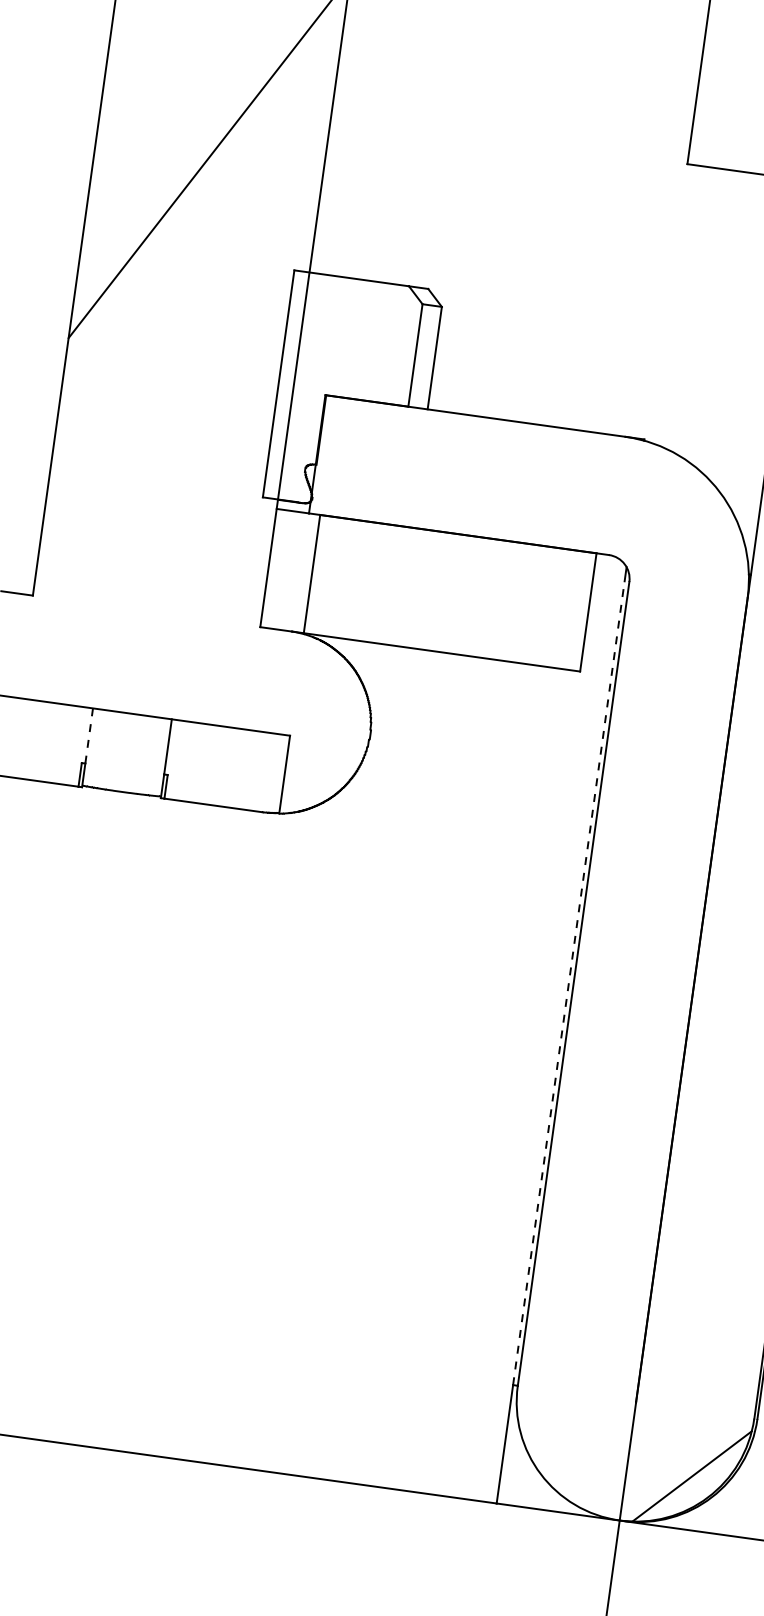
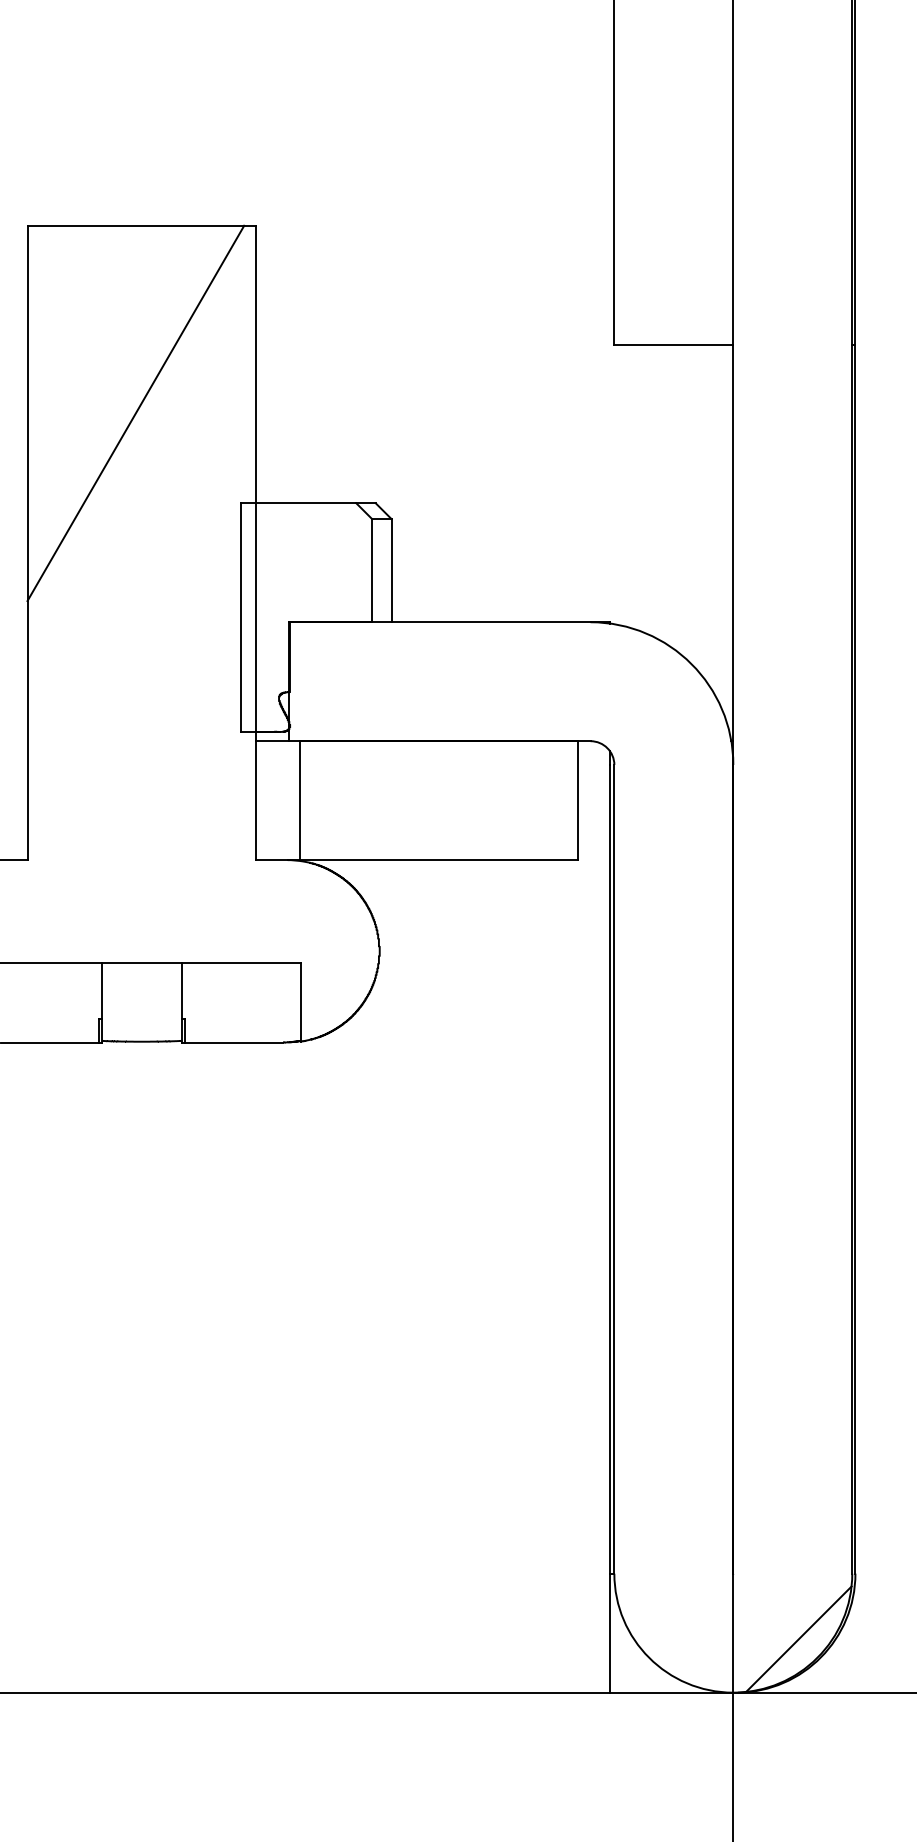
line: (89, 735) -> (102, 990), dashed -> solid
line: (568, 982) -> (609, 1168), dashed -> solid

